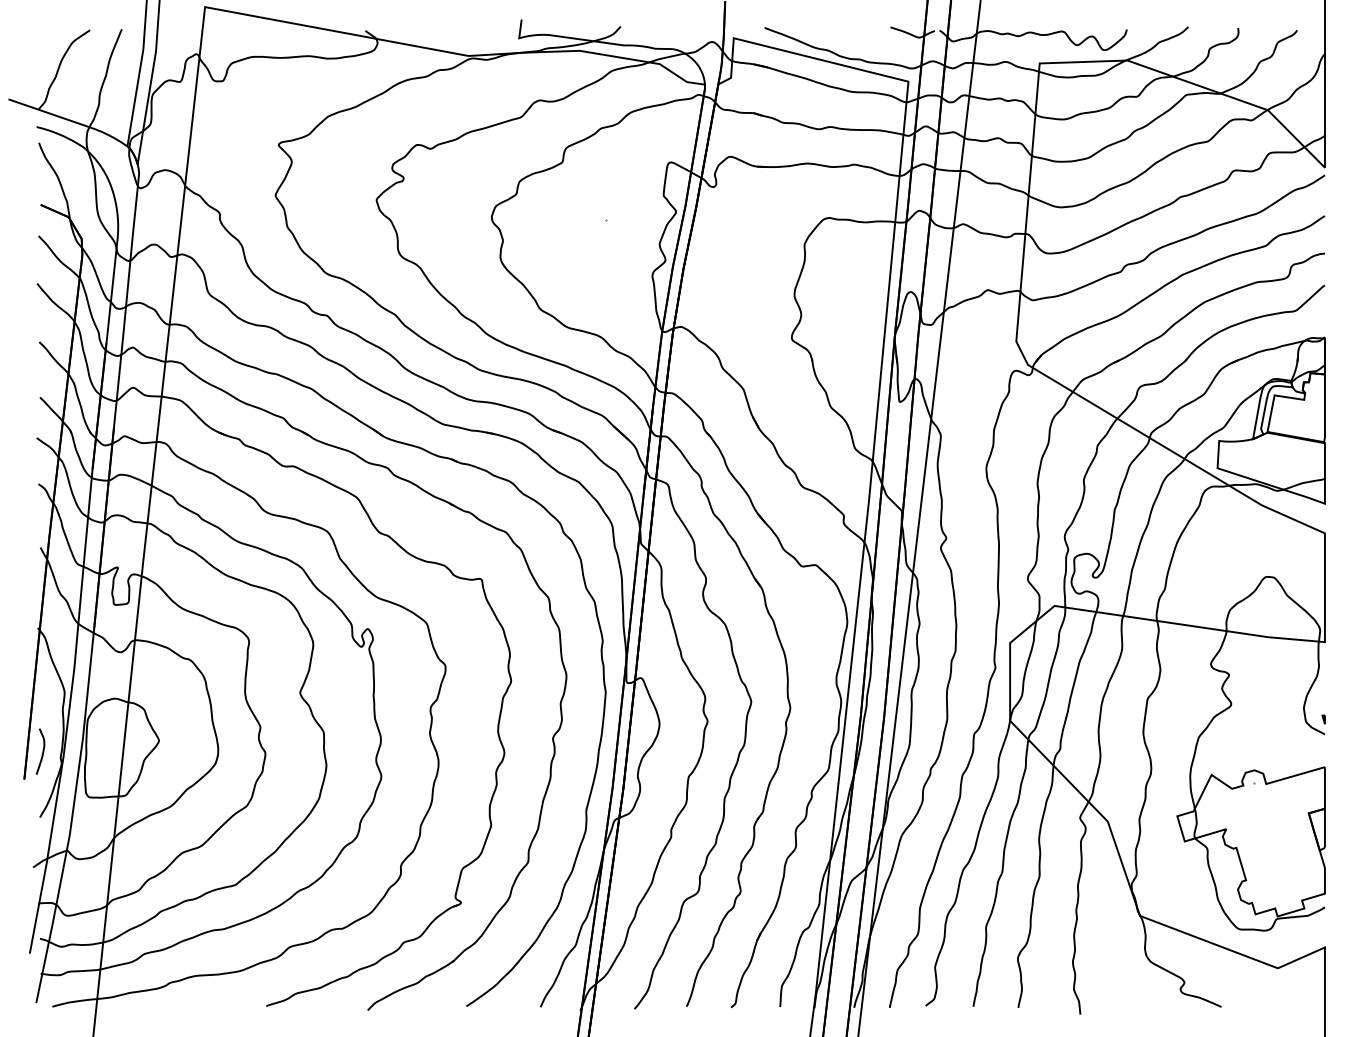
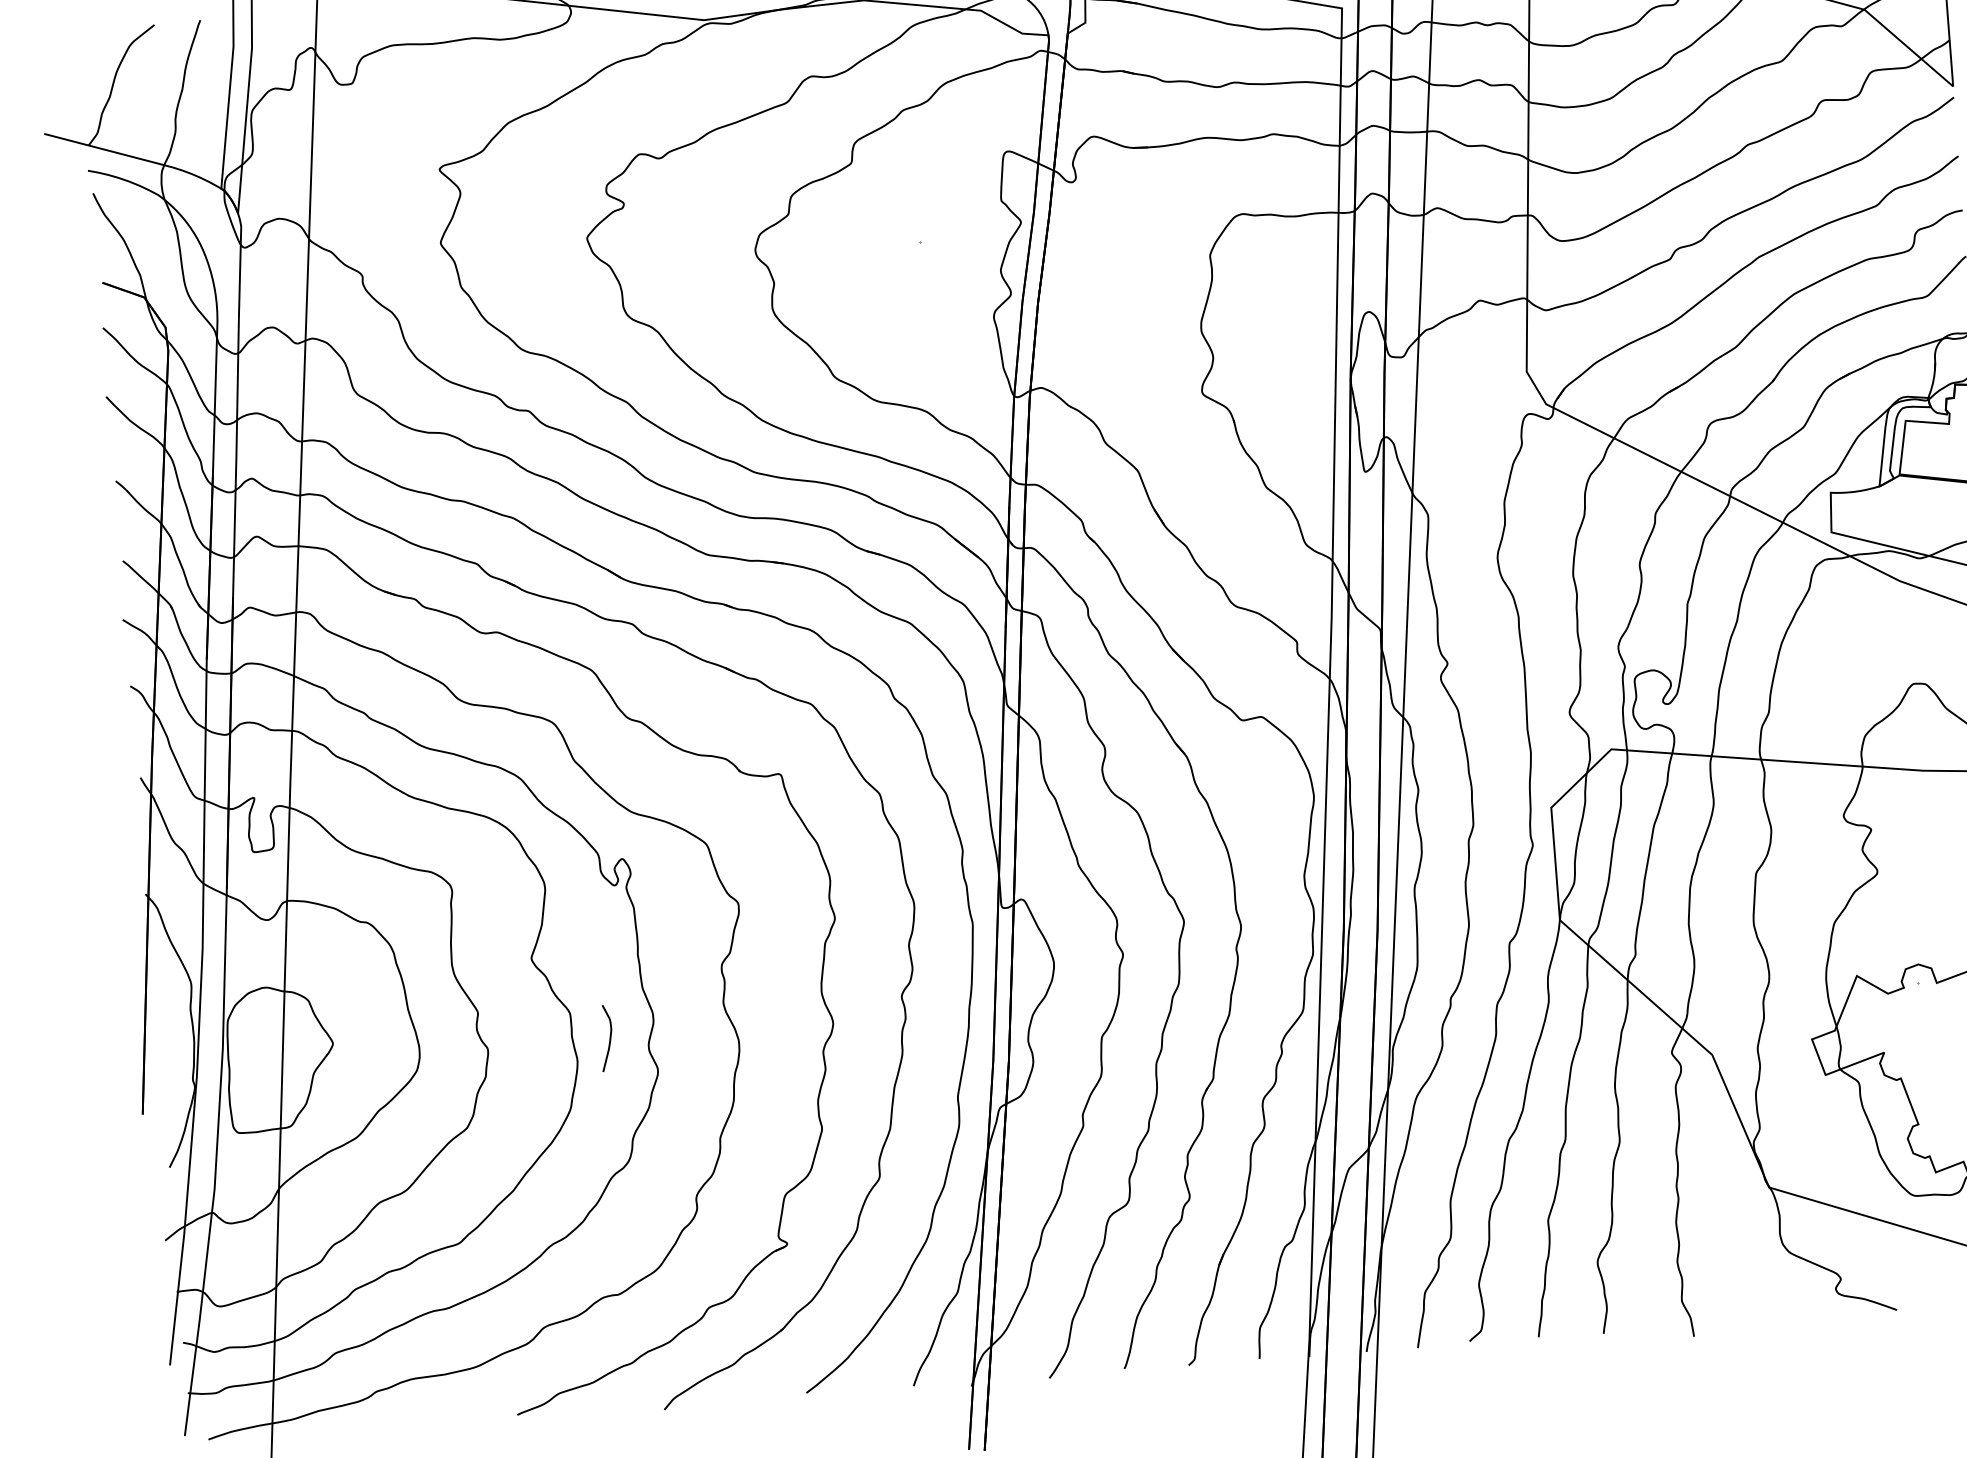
curve: (42, 751) -> (609, 1037), moved

